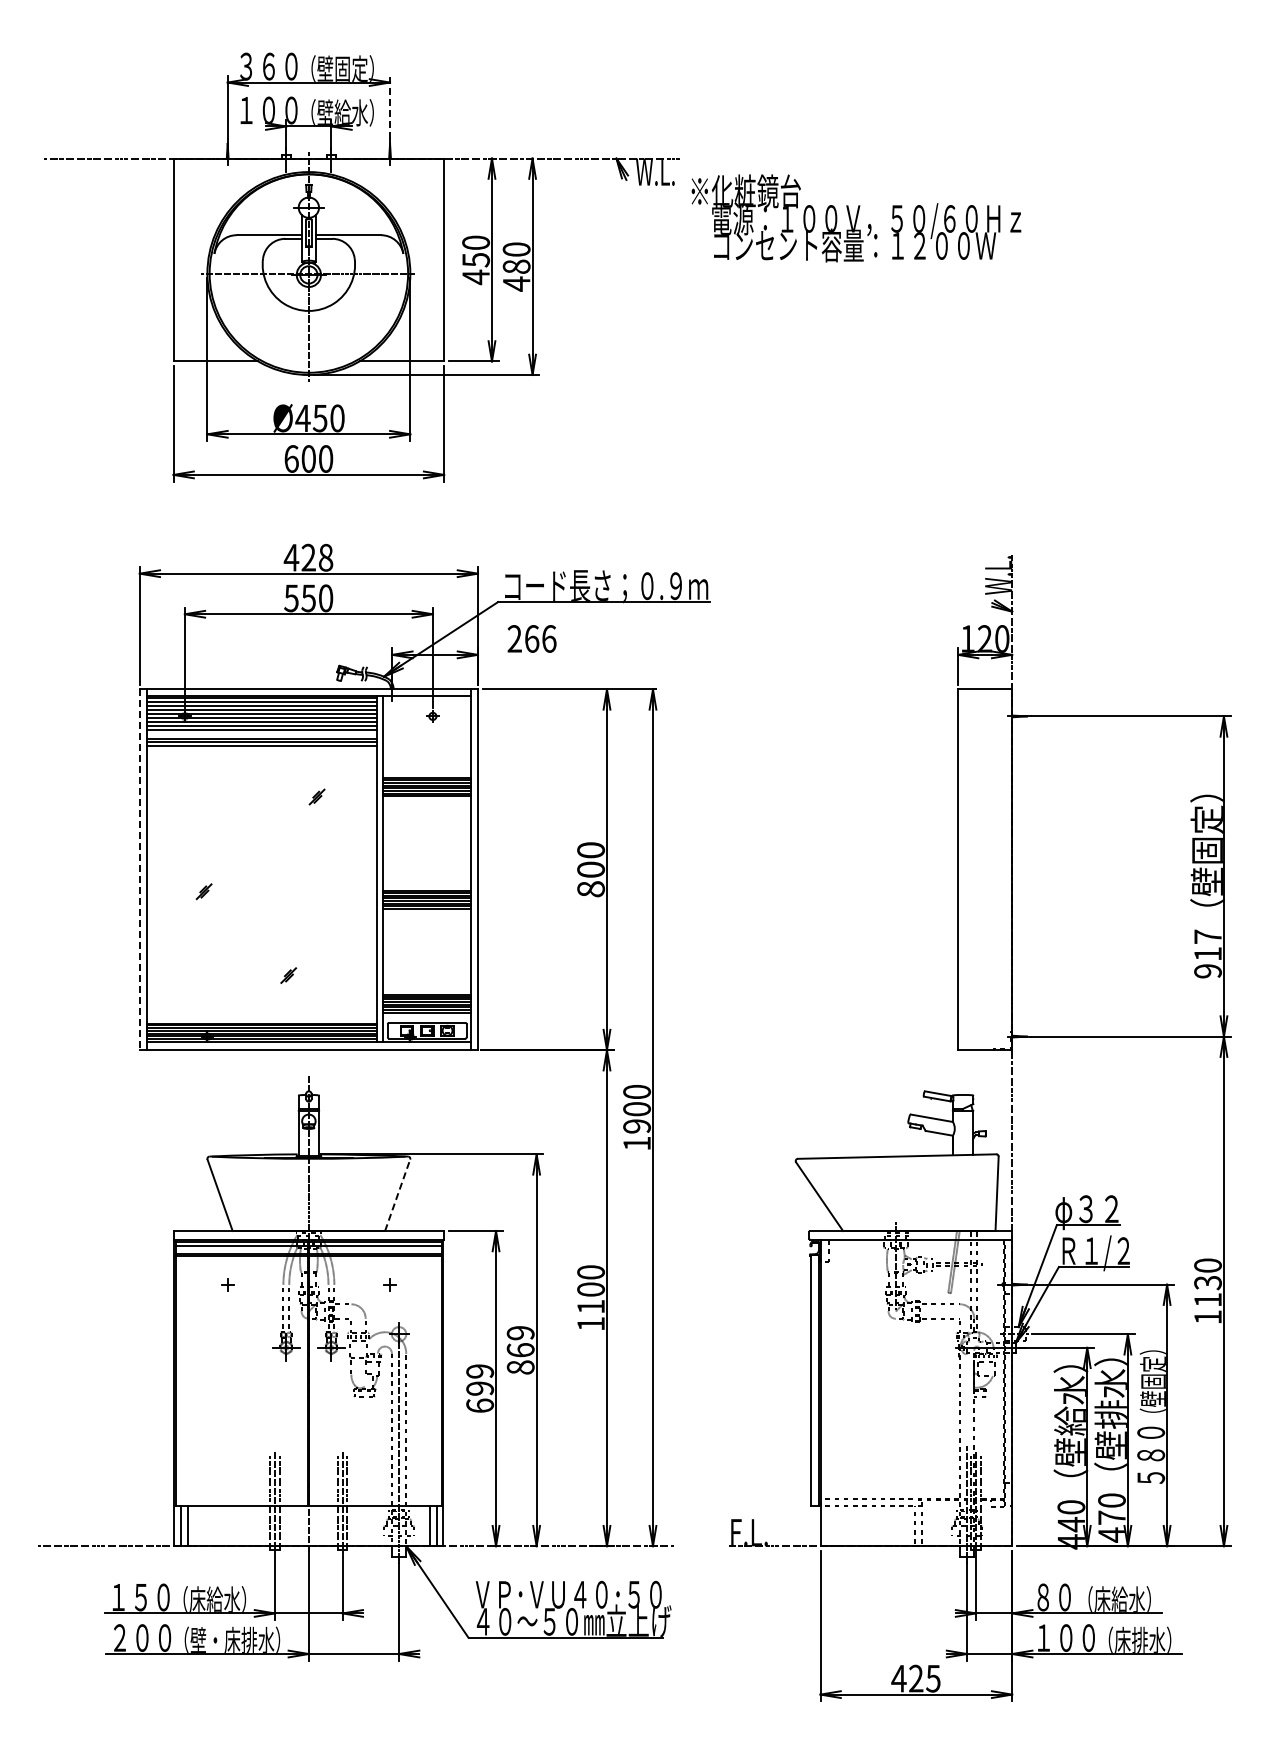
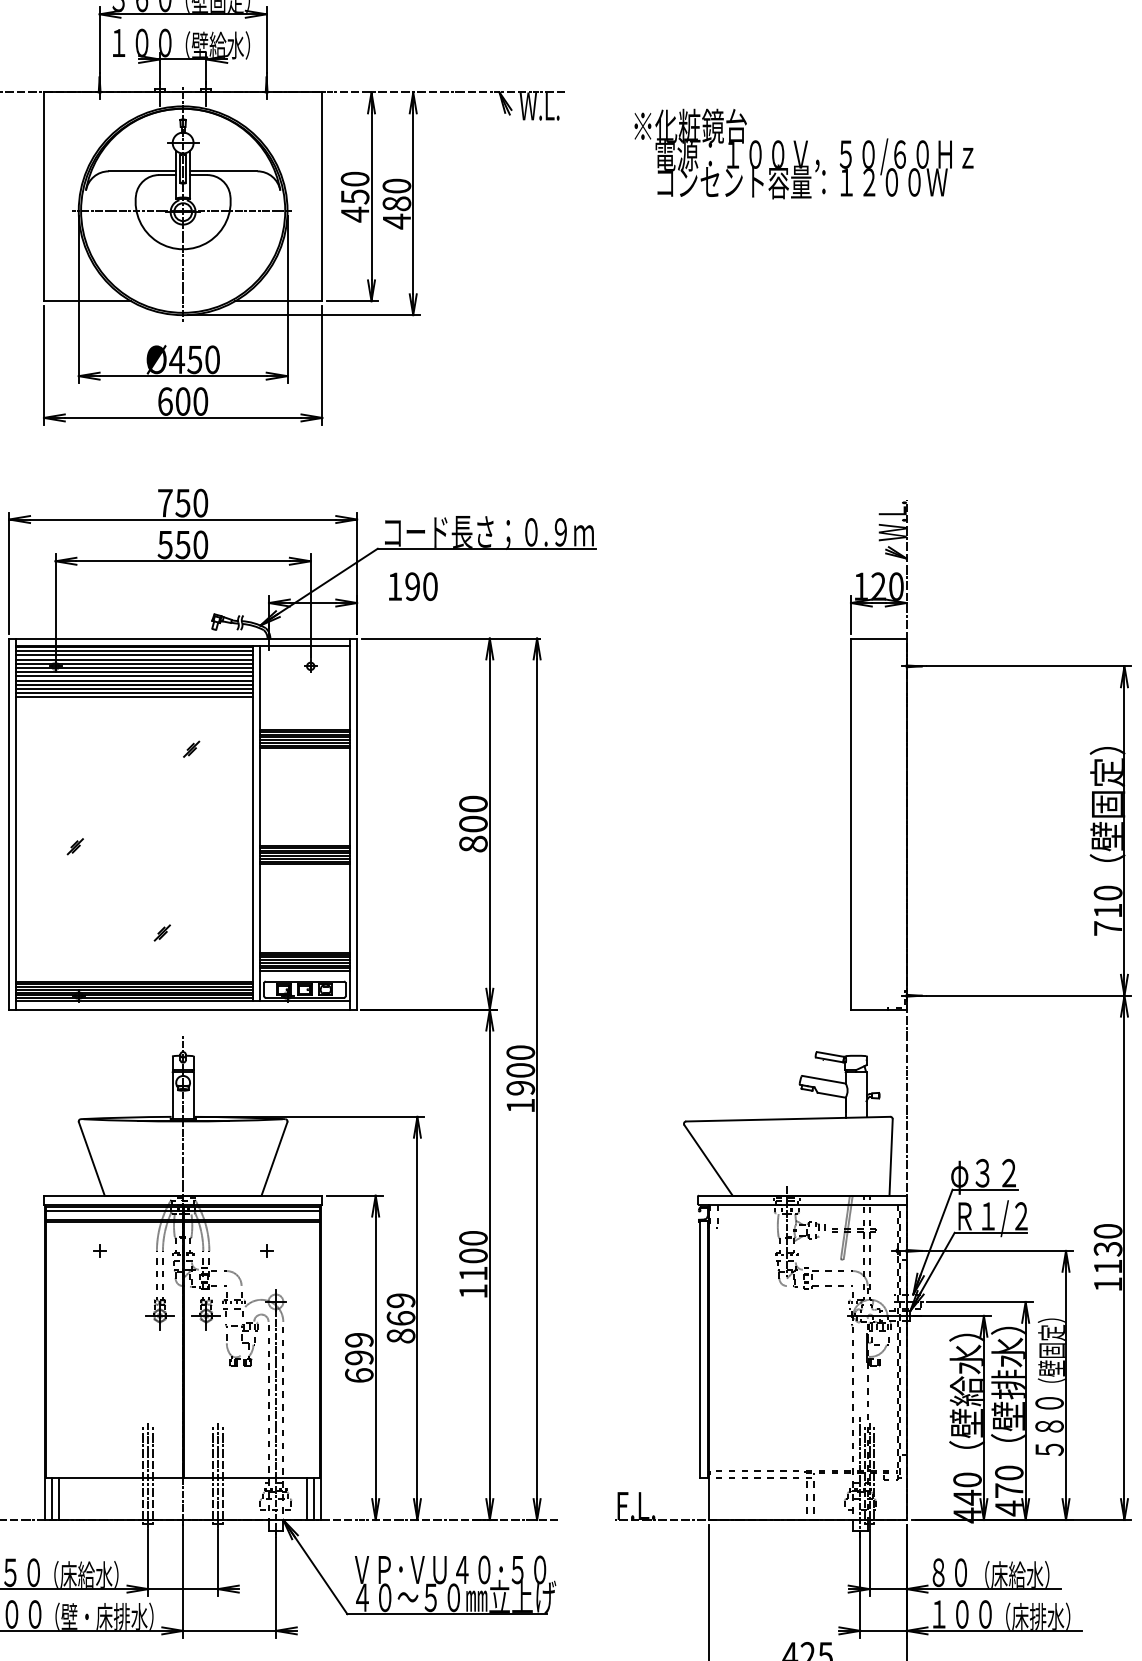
line: (390, 107) -> (267, 39), dashed -> solid
text: (856, 218) -> (804, 154), moved
text: (308, 557) -> (182, 502), 428 -> 750
text: (531, 638) -> (412, 586), 266 -> 190
line: (261, 734) -> (134, 684), added
line: (139, 870) -> (8, 824), dashed -> solid
text: (1207, 953) -> (1107, 910), 917 -> 710
line: (397, 1195) -> (274, 1159), dashed -> solid

